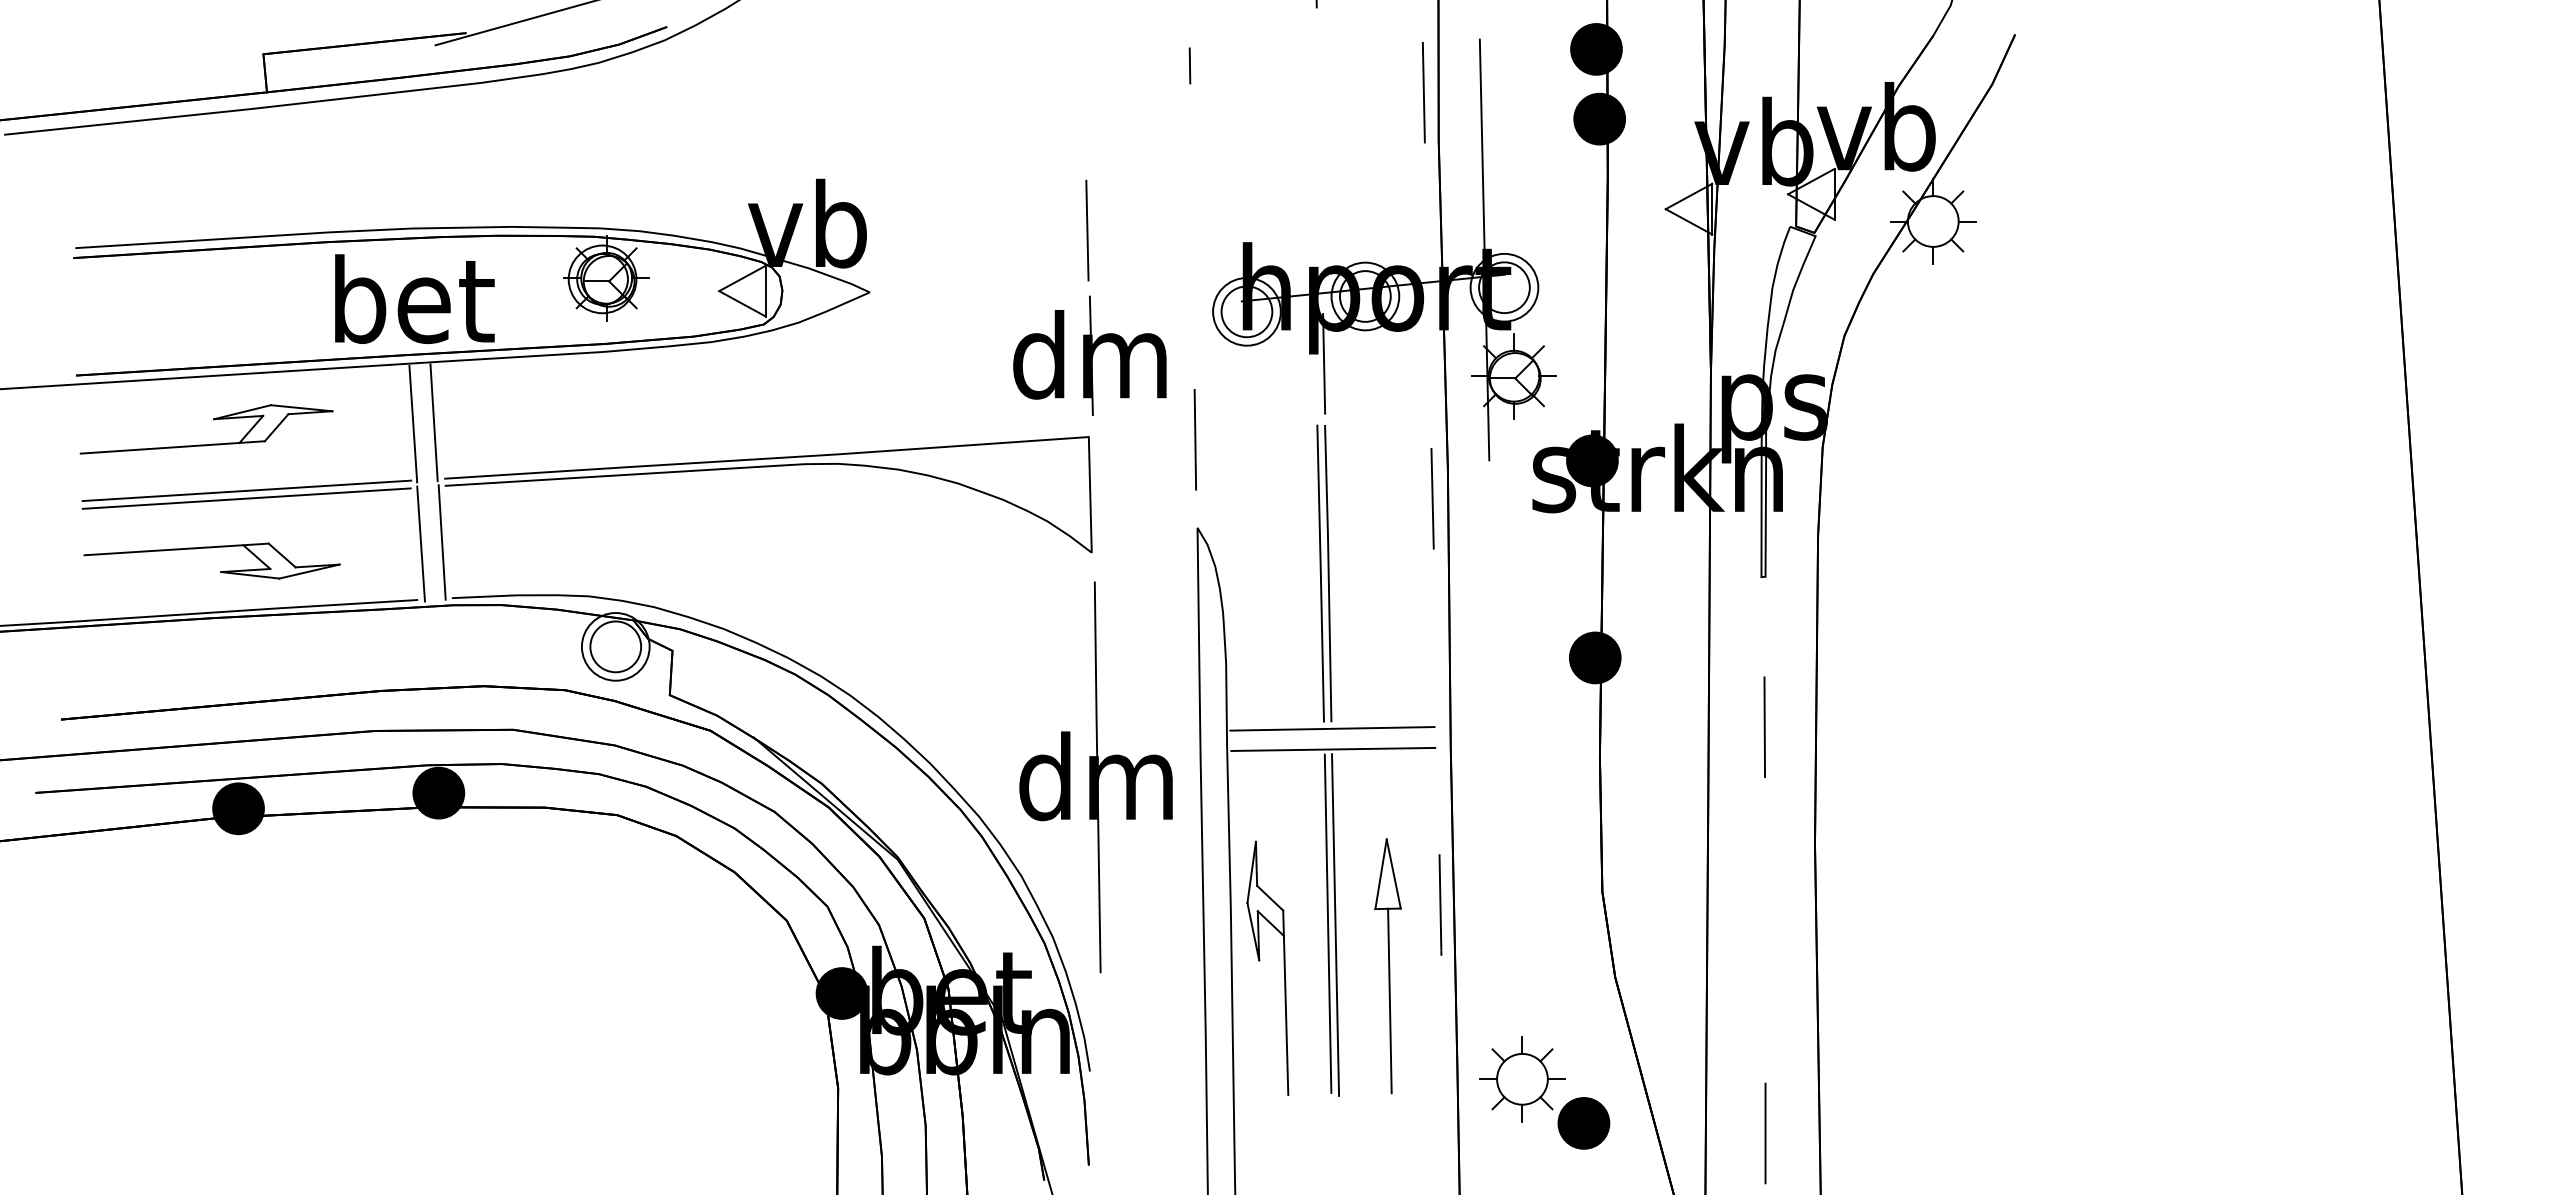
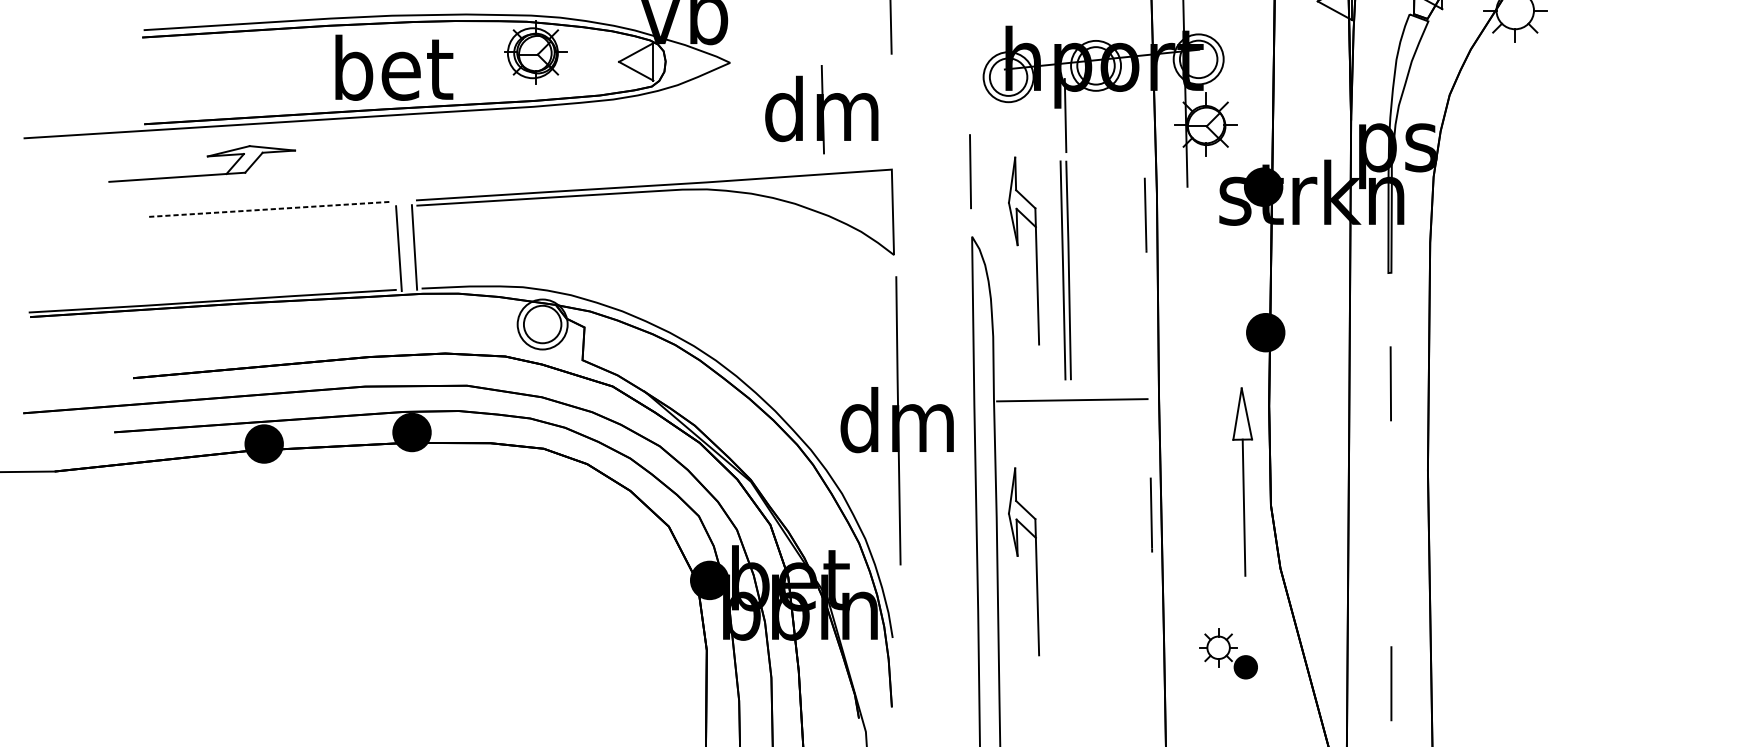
part: (1089, 355) -> (821, 109), moved
part: (213, 420) -> (207, 157), moved
line: (433, 422) -> (408, 158), removed
line: (413, 423) -> (393, 159), removed
line: (246, 490) -> (270, 209), solid -> dashed
line: (246, 498) -> (270, 214), removed
part: (1260, 539) -> (1018, 245), added
part: (211, 548) -> (244, 251), removed
line: (1332, 728) -> (1071, 384), removed
line: (1327, 923) -> (1068, 528), removed
line: (1335, 924) -> (1073, 529), removed
part: (1387, 966) -> (1242, 482), moved
part: (1544, 1092) -> (1228, 653), size x0.6

